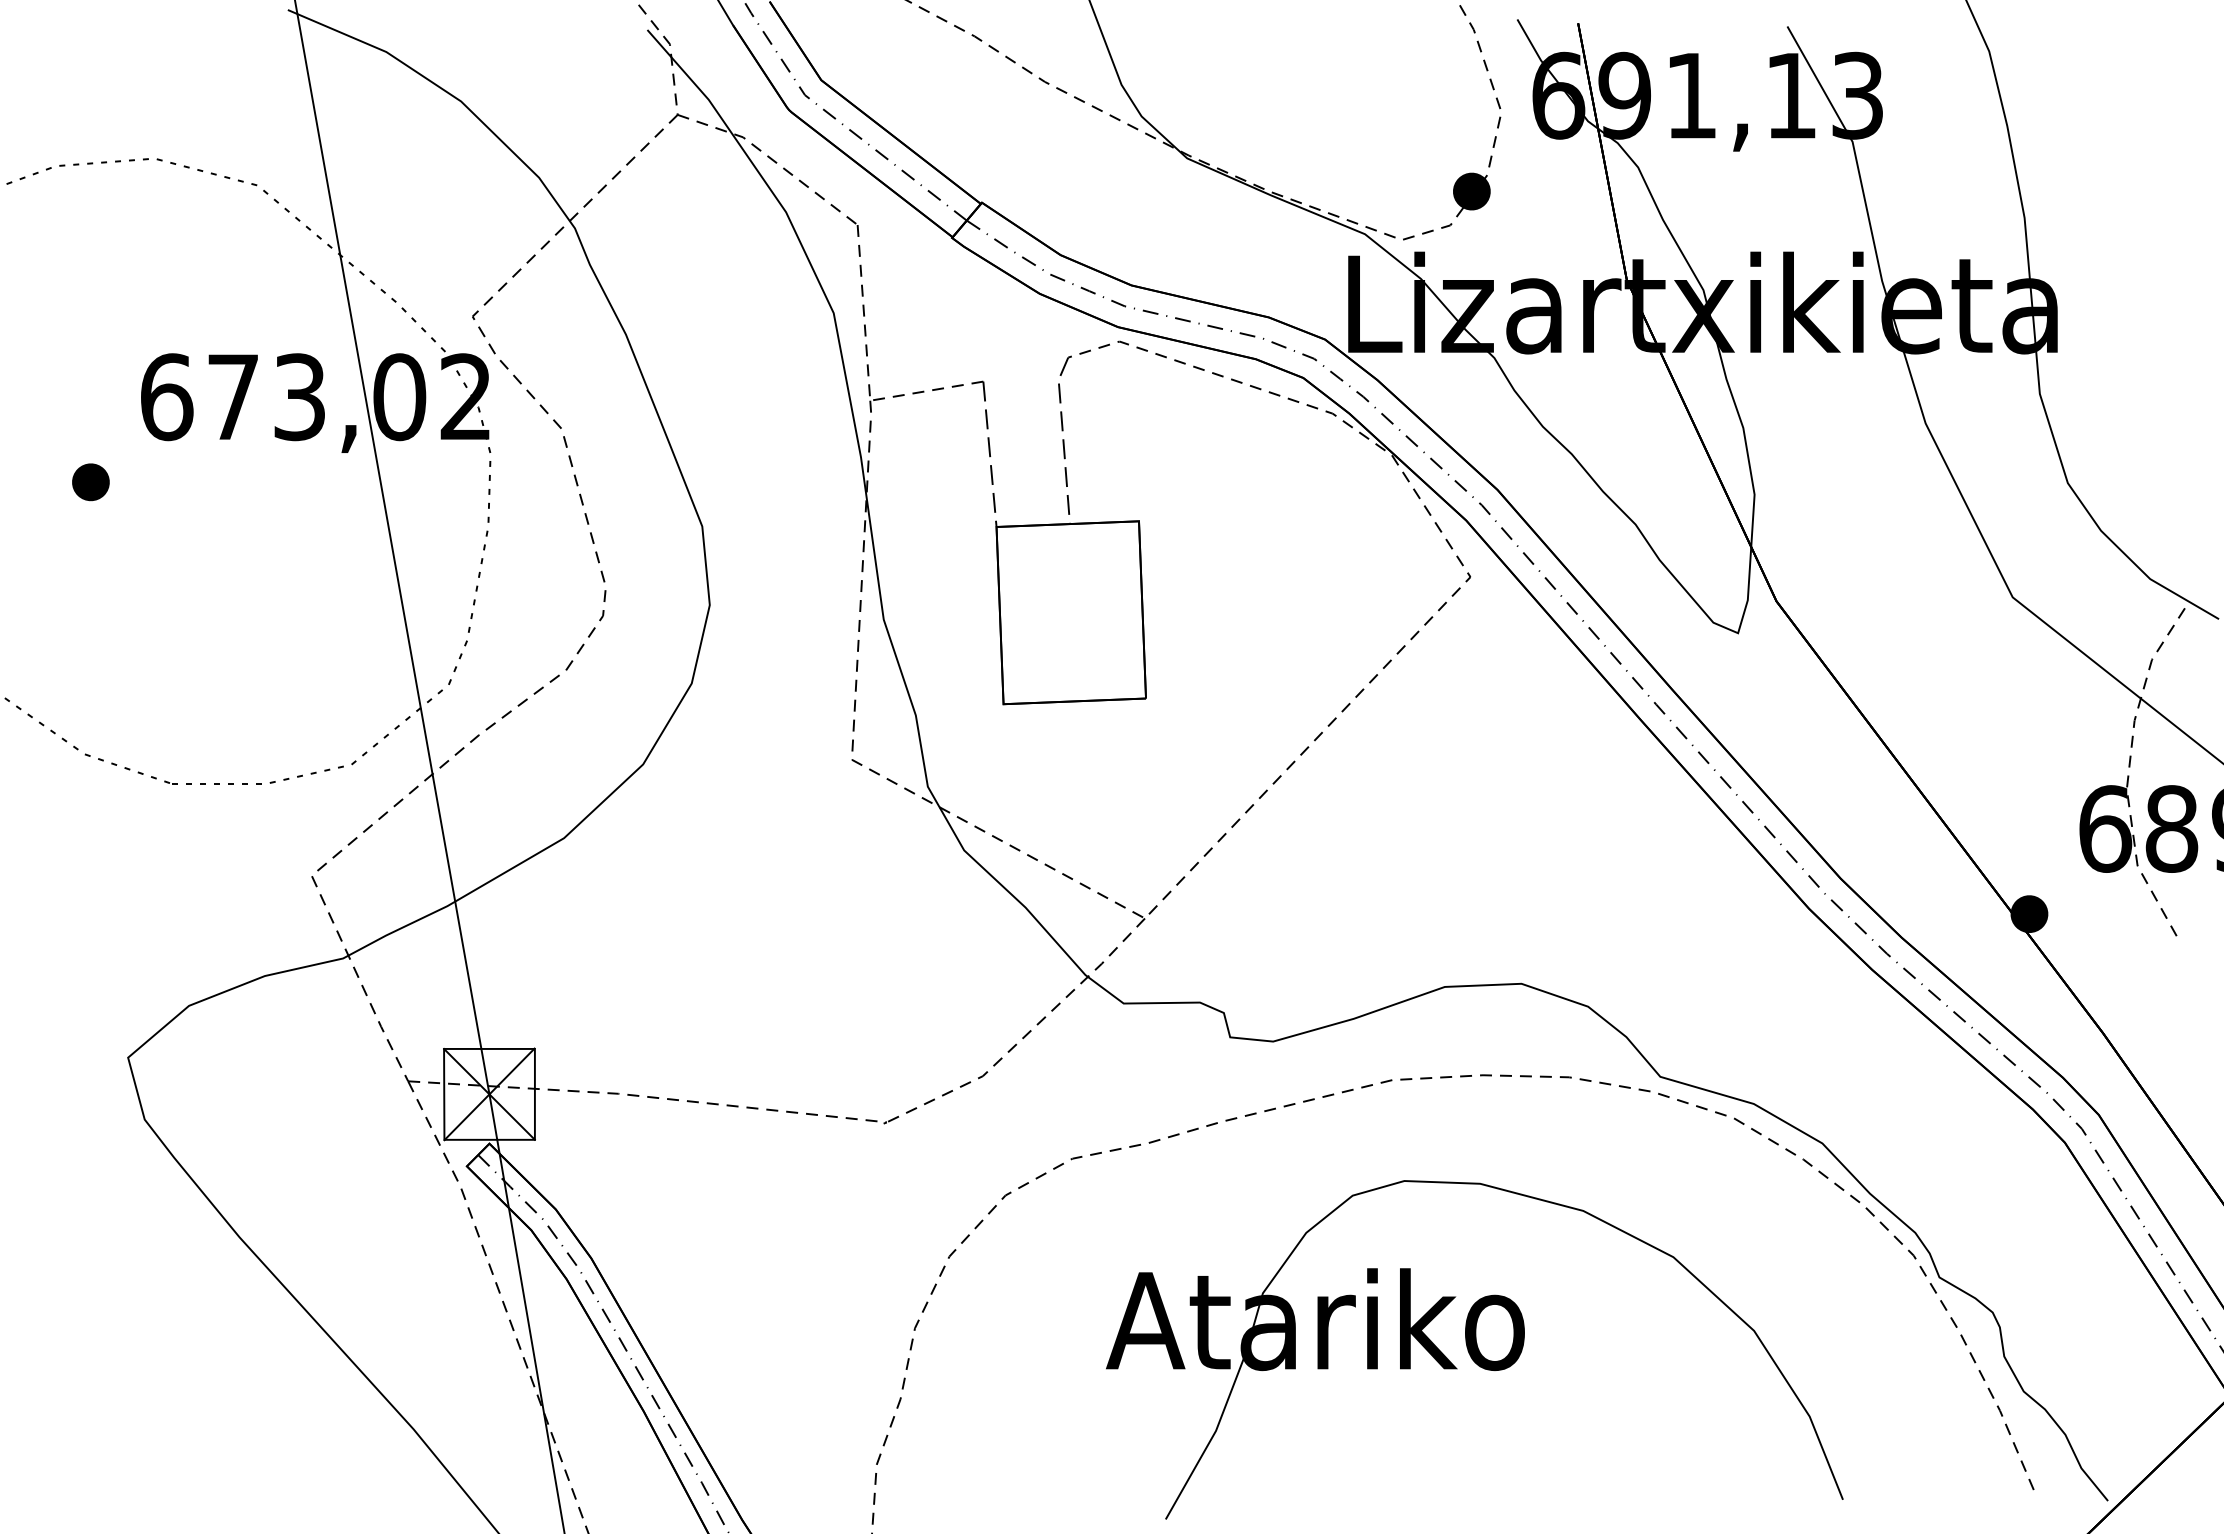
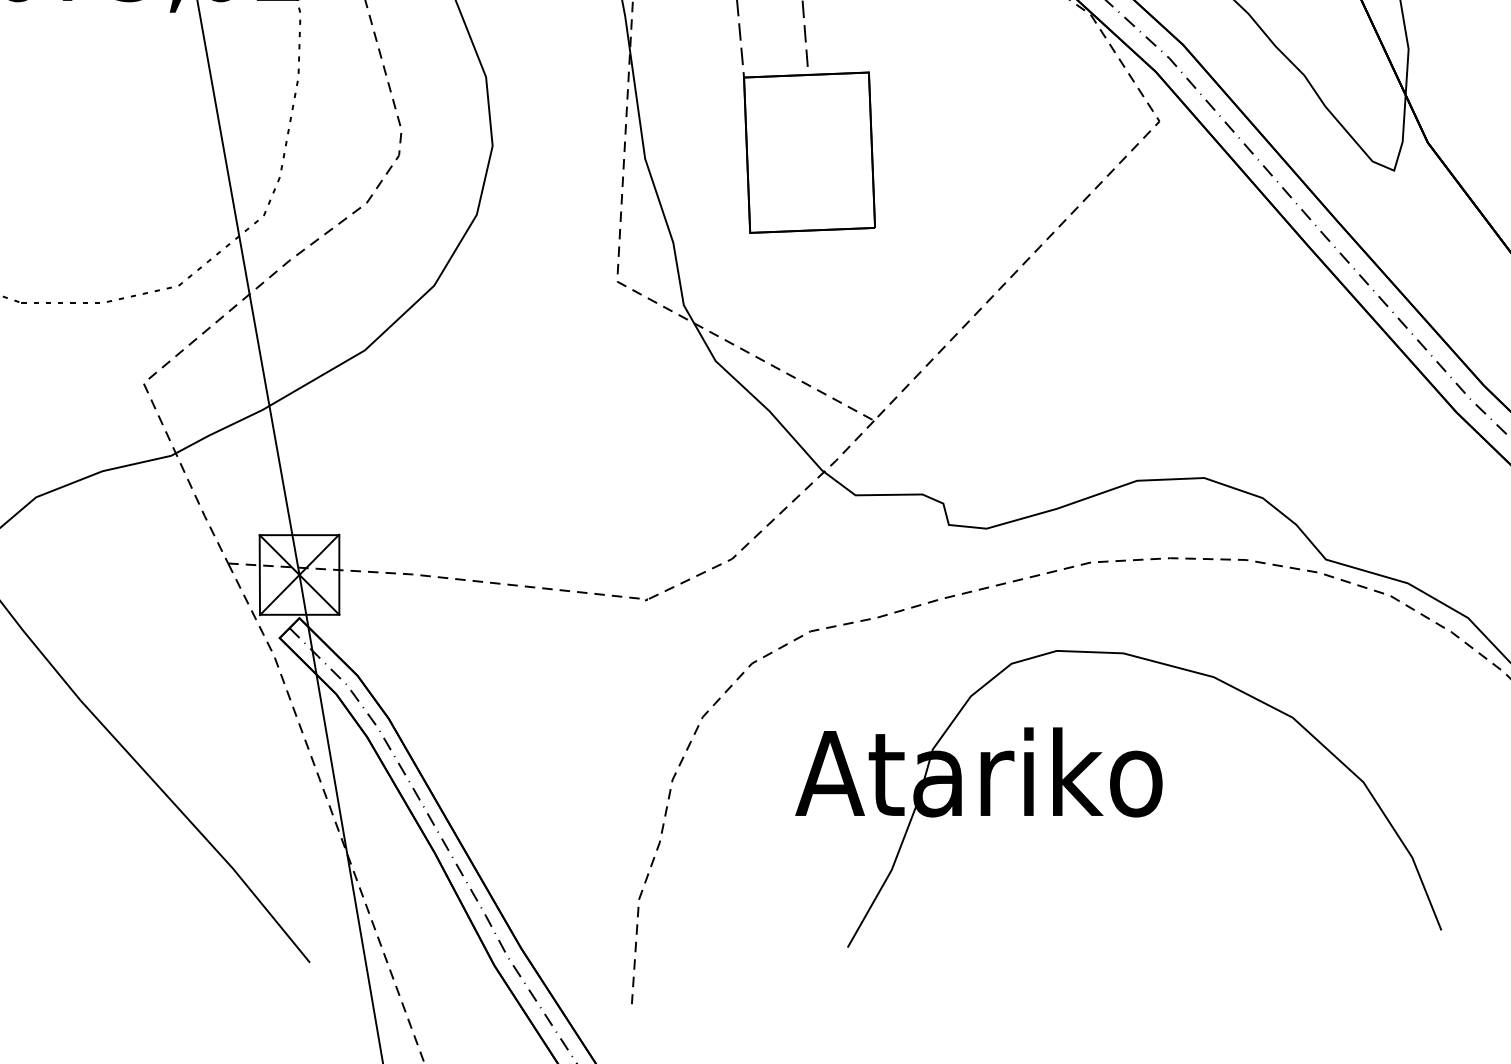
part: (1474, 1349) -> (1118, 798), moved

